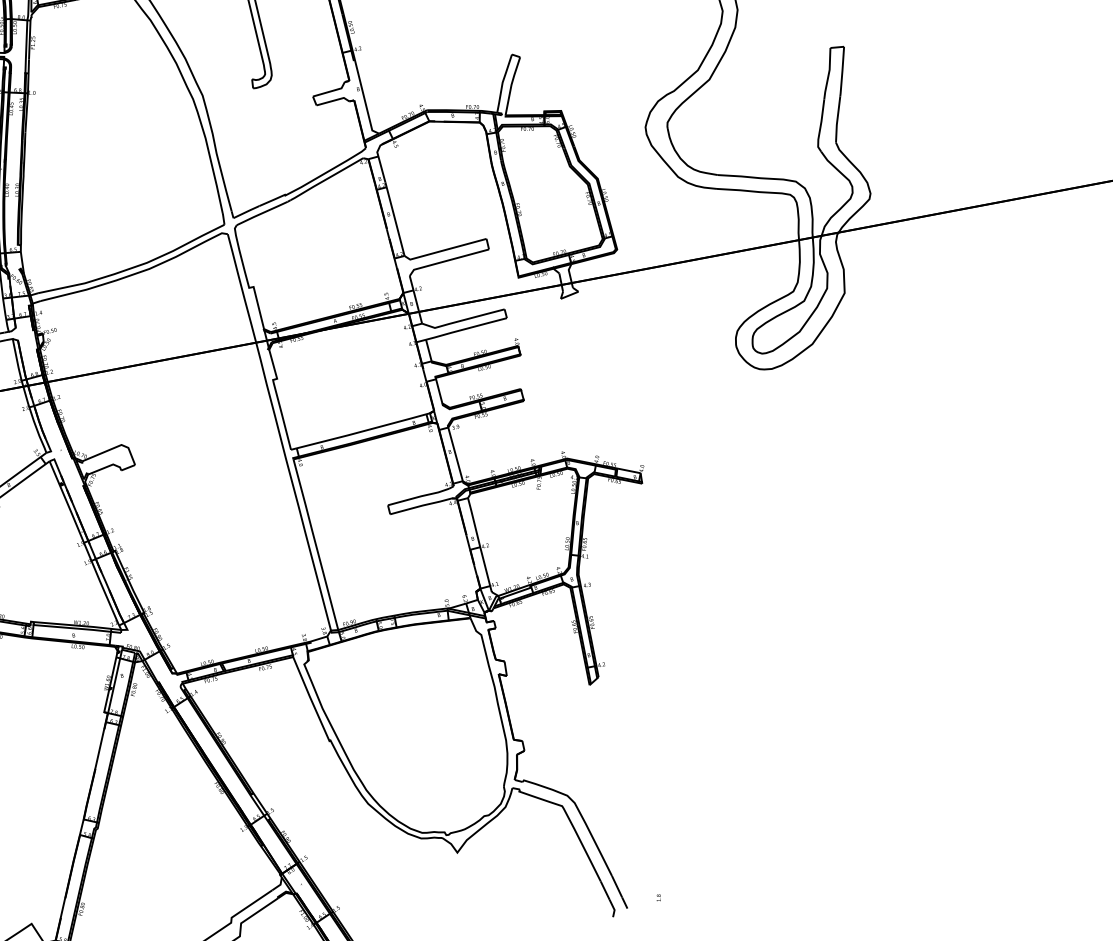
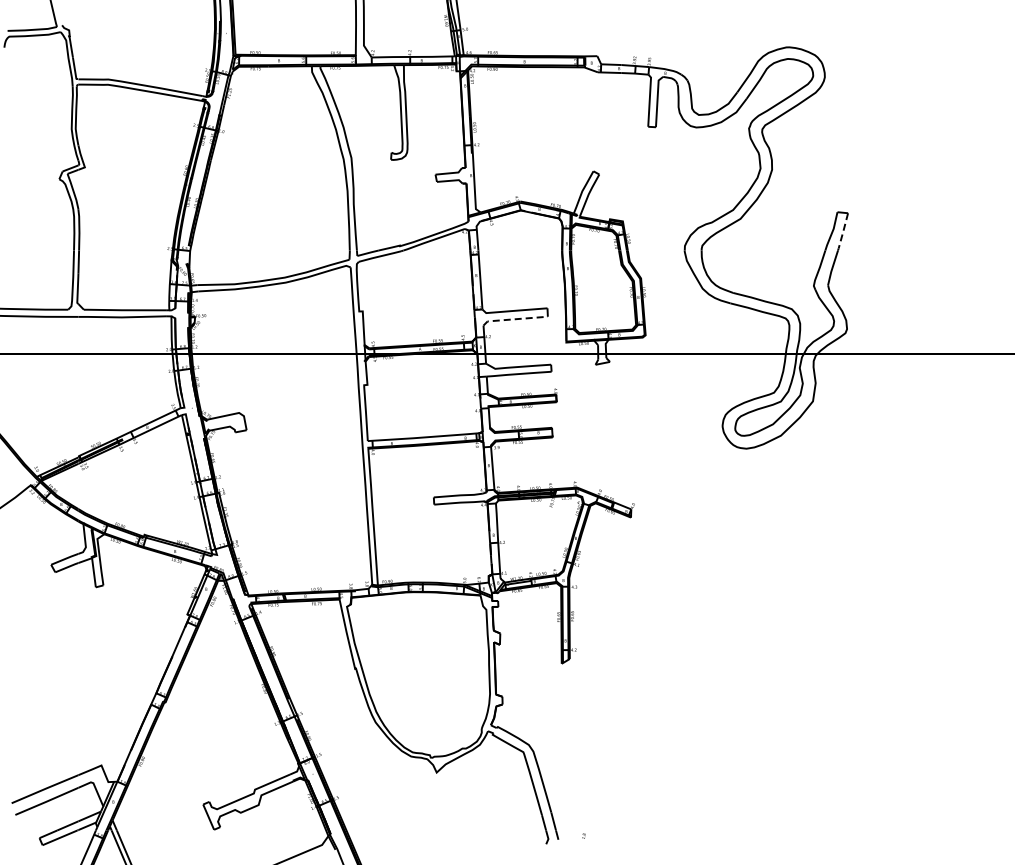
line: (842, 72) -> (843, 232), solid -> dashed
line: (447, 260) -> (514, 319), solid -> dashed

